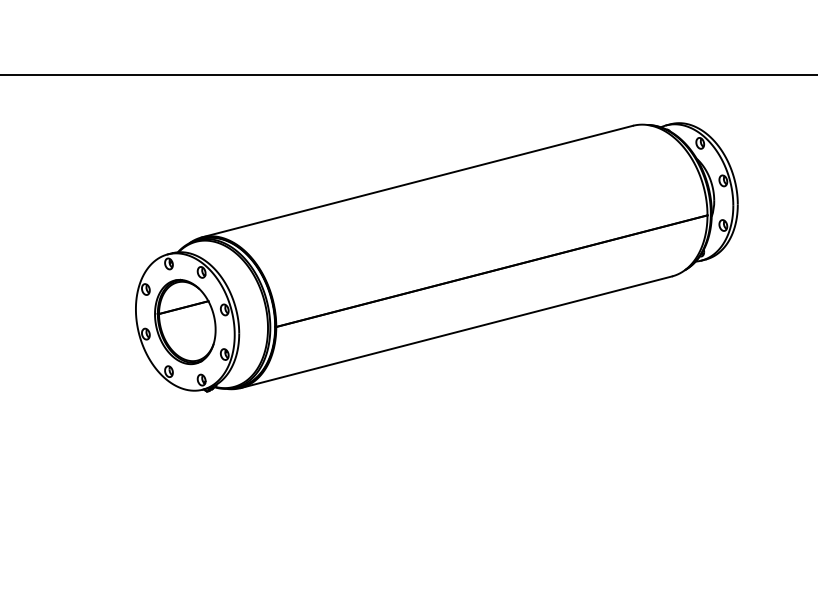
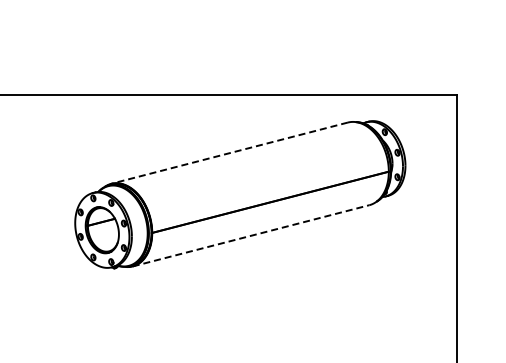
line: (417, 182) -> (229, 153), solid -> dashed
line: (457, 331) -> (251, 235), solid -> dashed

